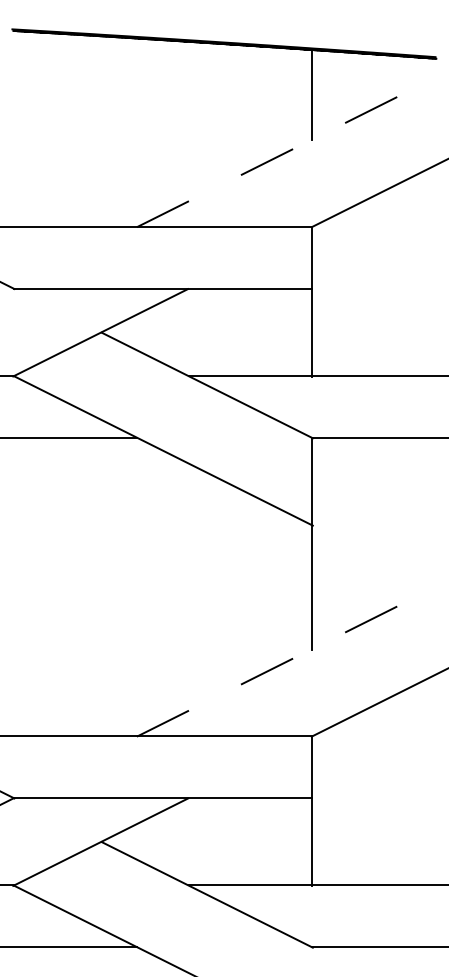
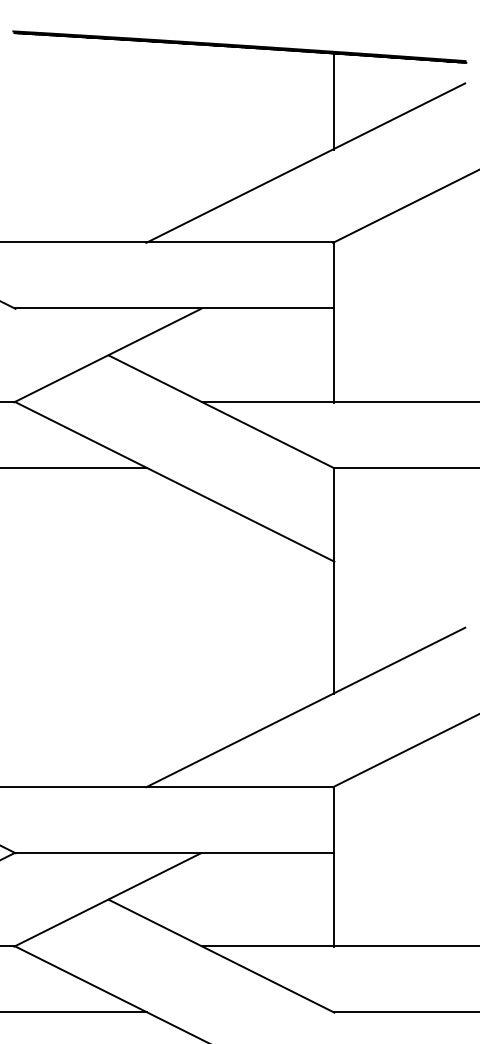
line: (286, 152) -> (306, 162), dashed -> solid
line: (286, 662) -> (306, 707), dashed -> solid

